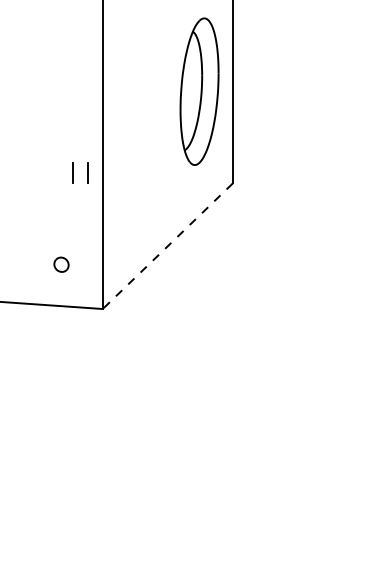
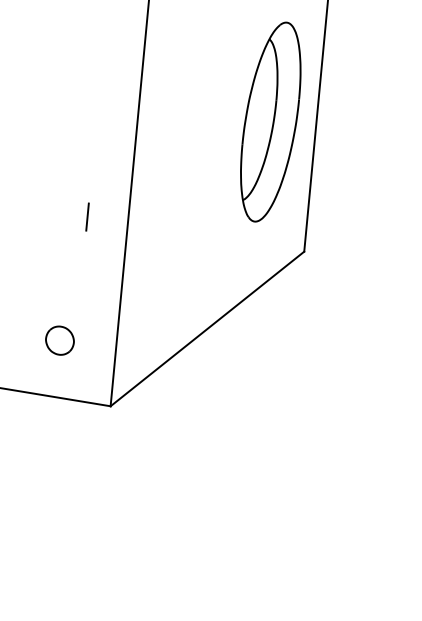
line: (87, 172) -> (107, 217), removed
line: (167, 246) -> (207, 329), dashed -> solid
part: (61, 264) -> (59, 340), size x1.43

